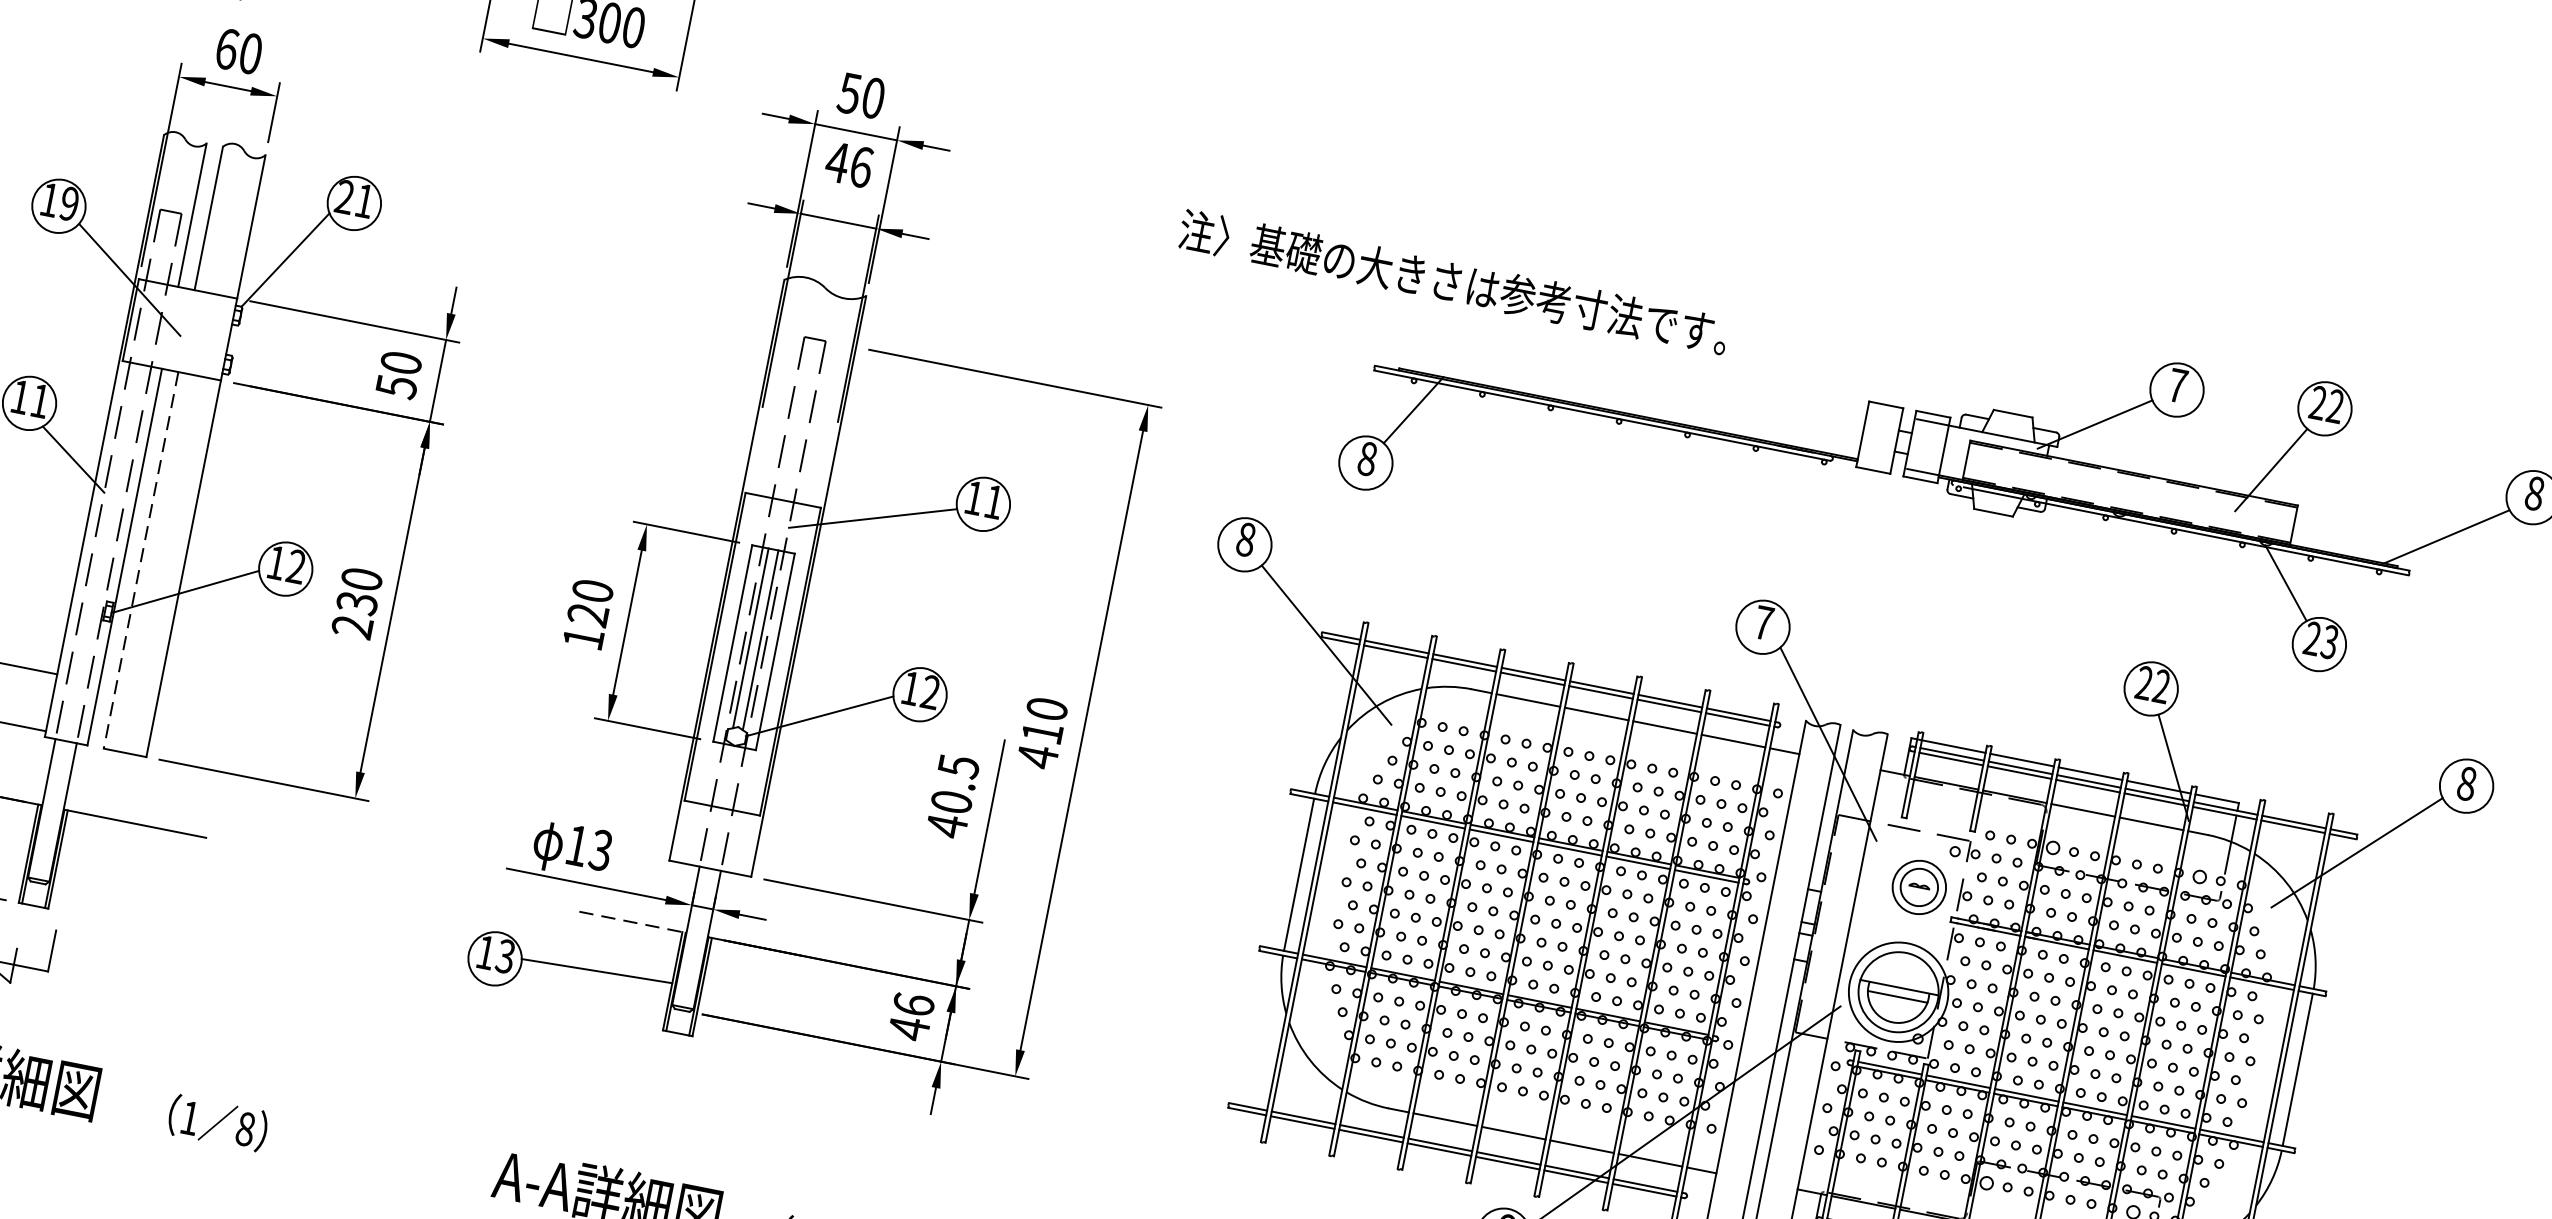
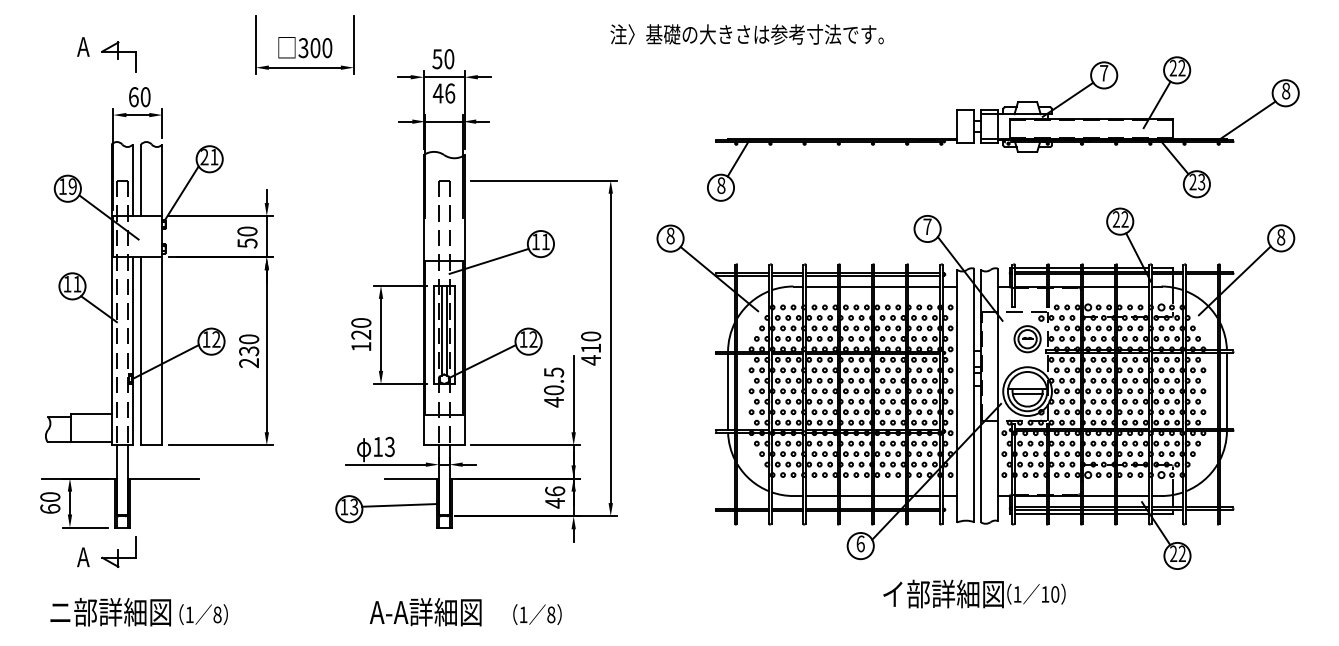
text: (1452, 282) -> (746, 34), moved
line: (141, 561) -> (141, 351), dashed -> solid
line: (631, 922) -> (411, 478), dashed -> solid
text: (217, 1122) -> (203, 614), moved

